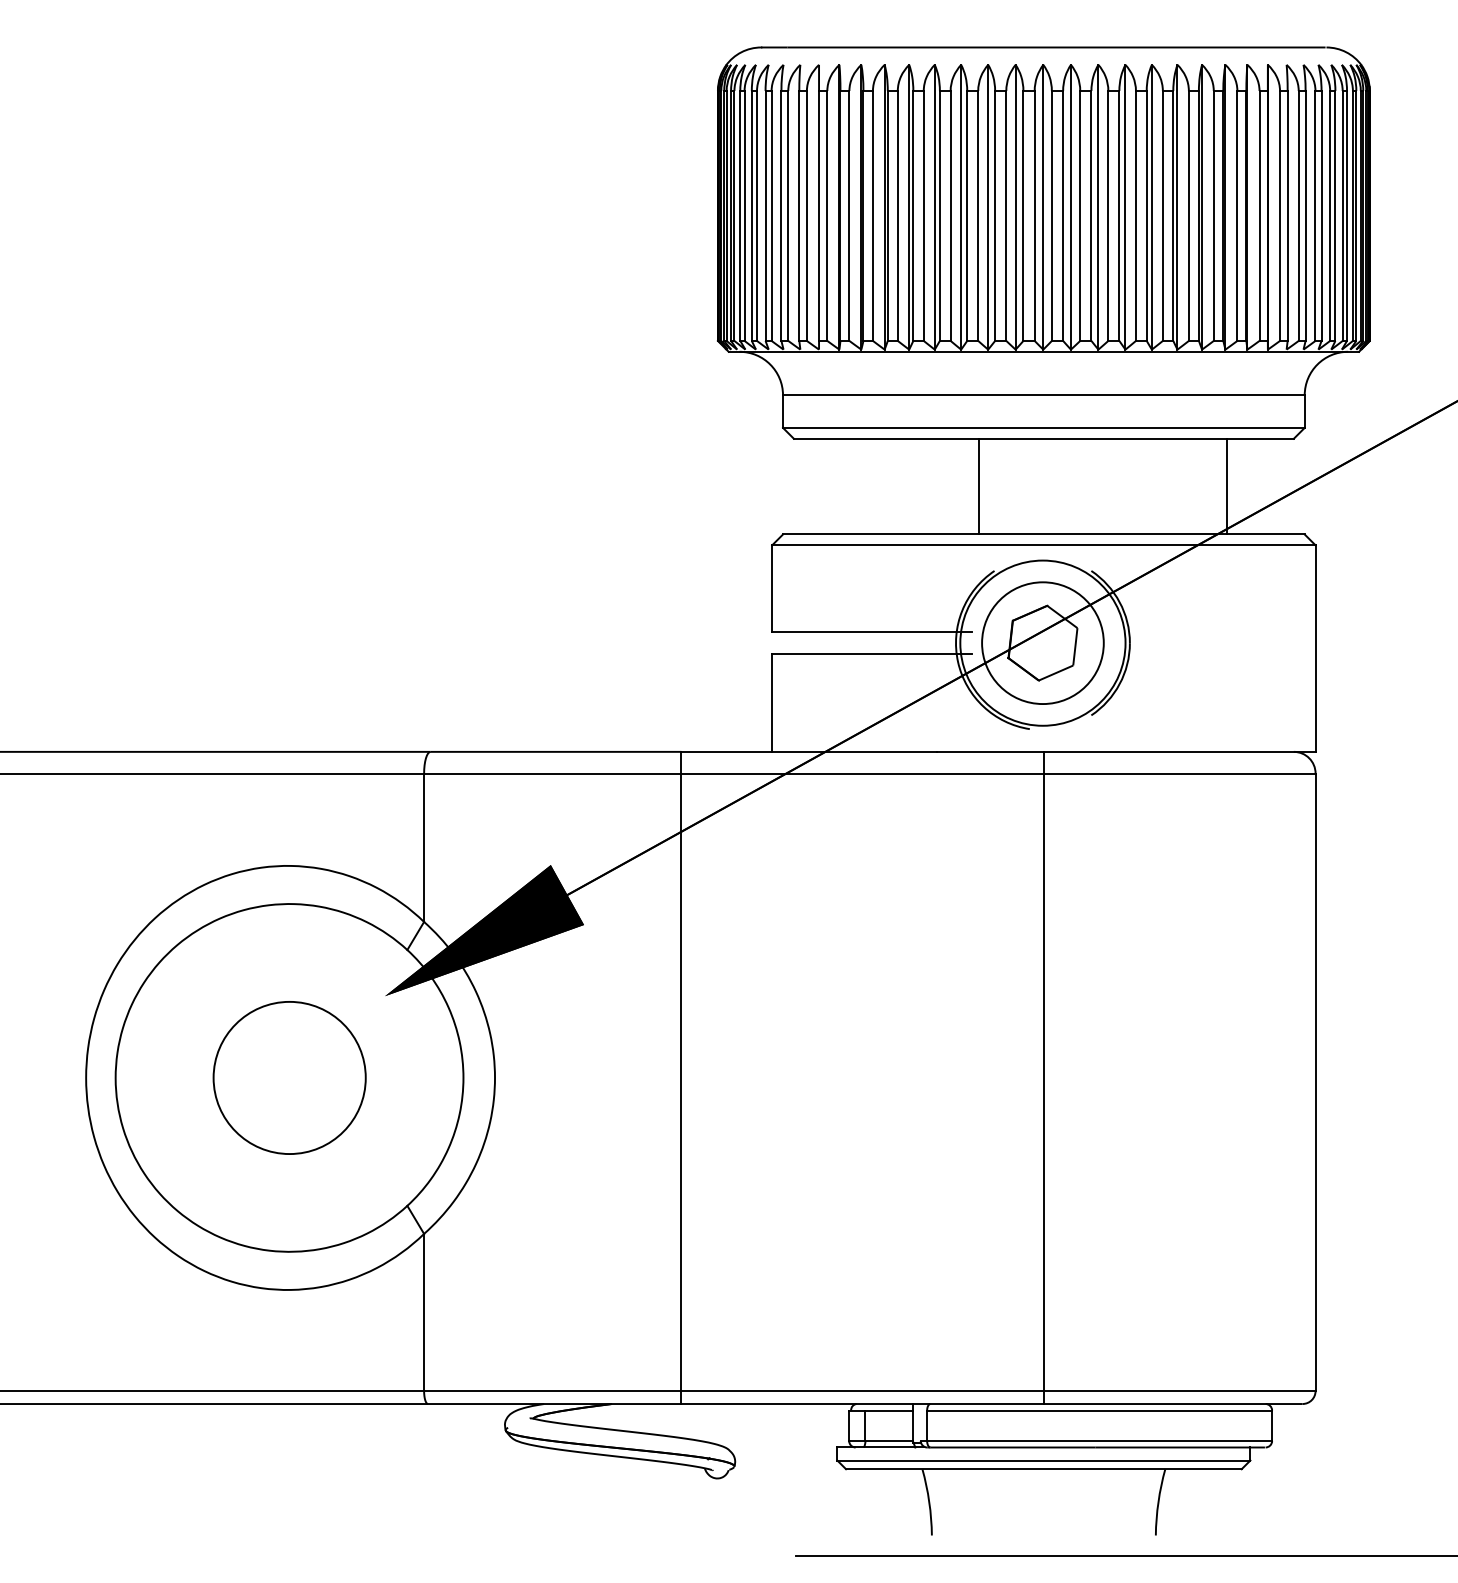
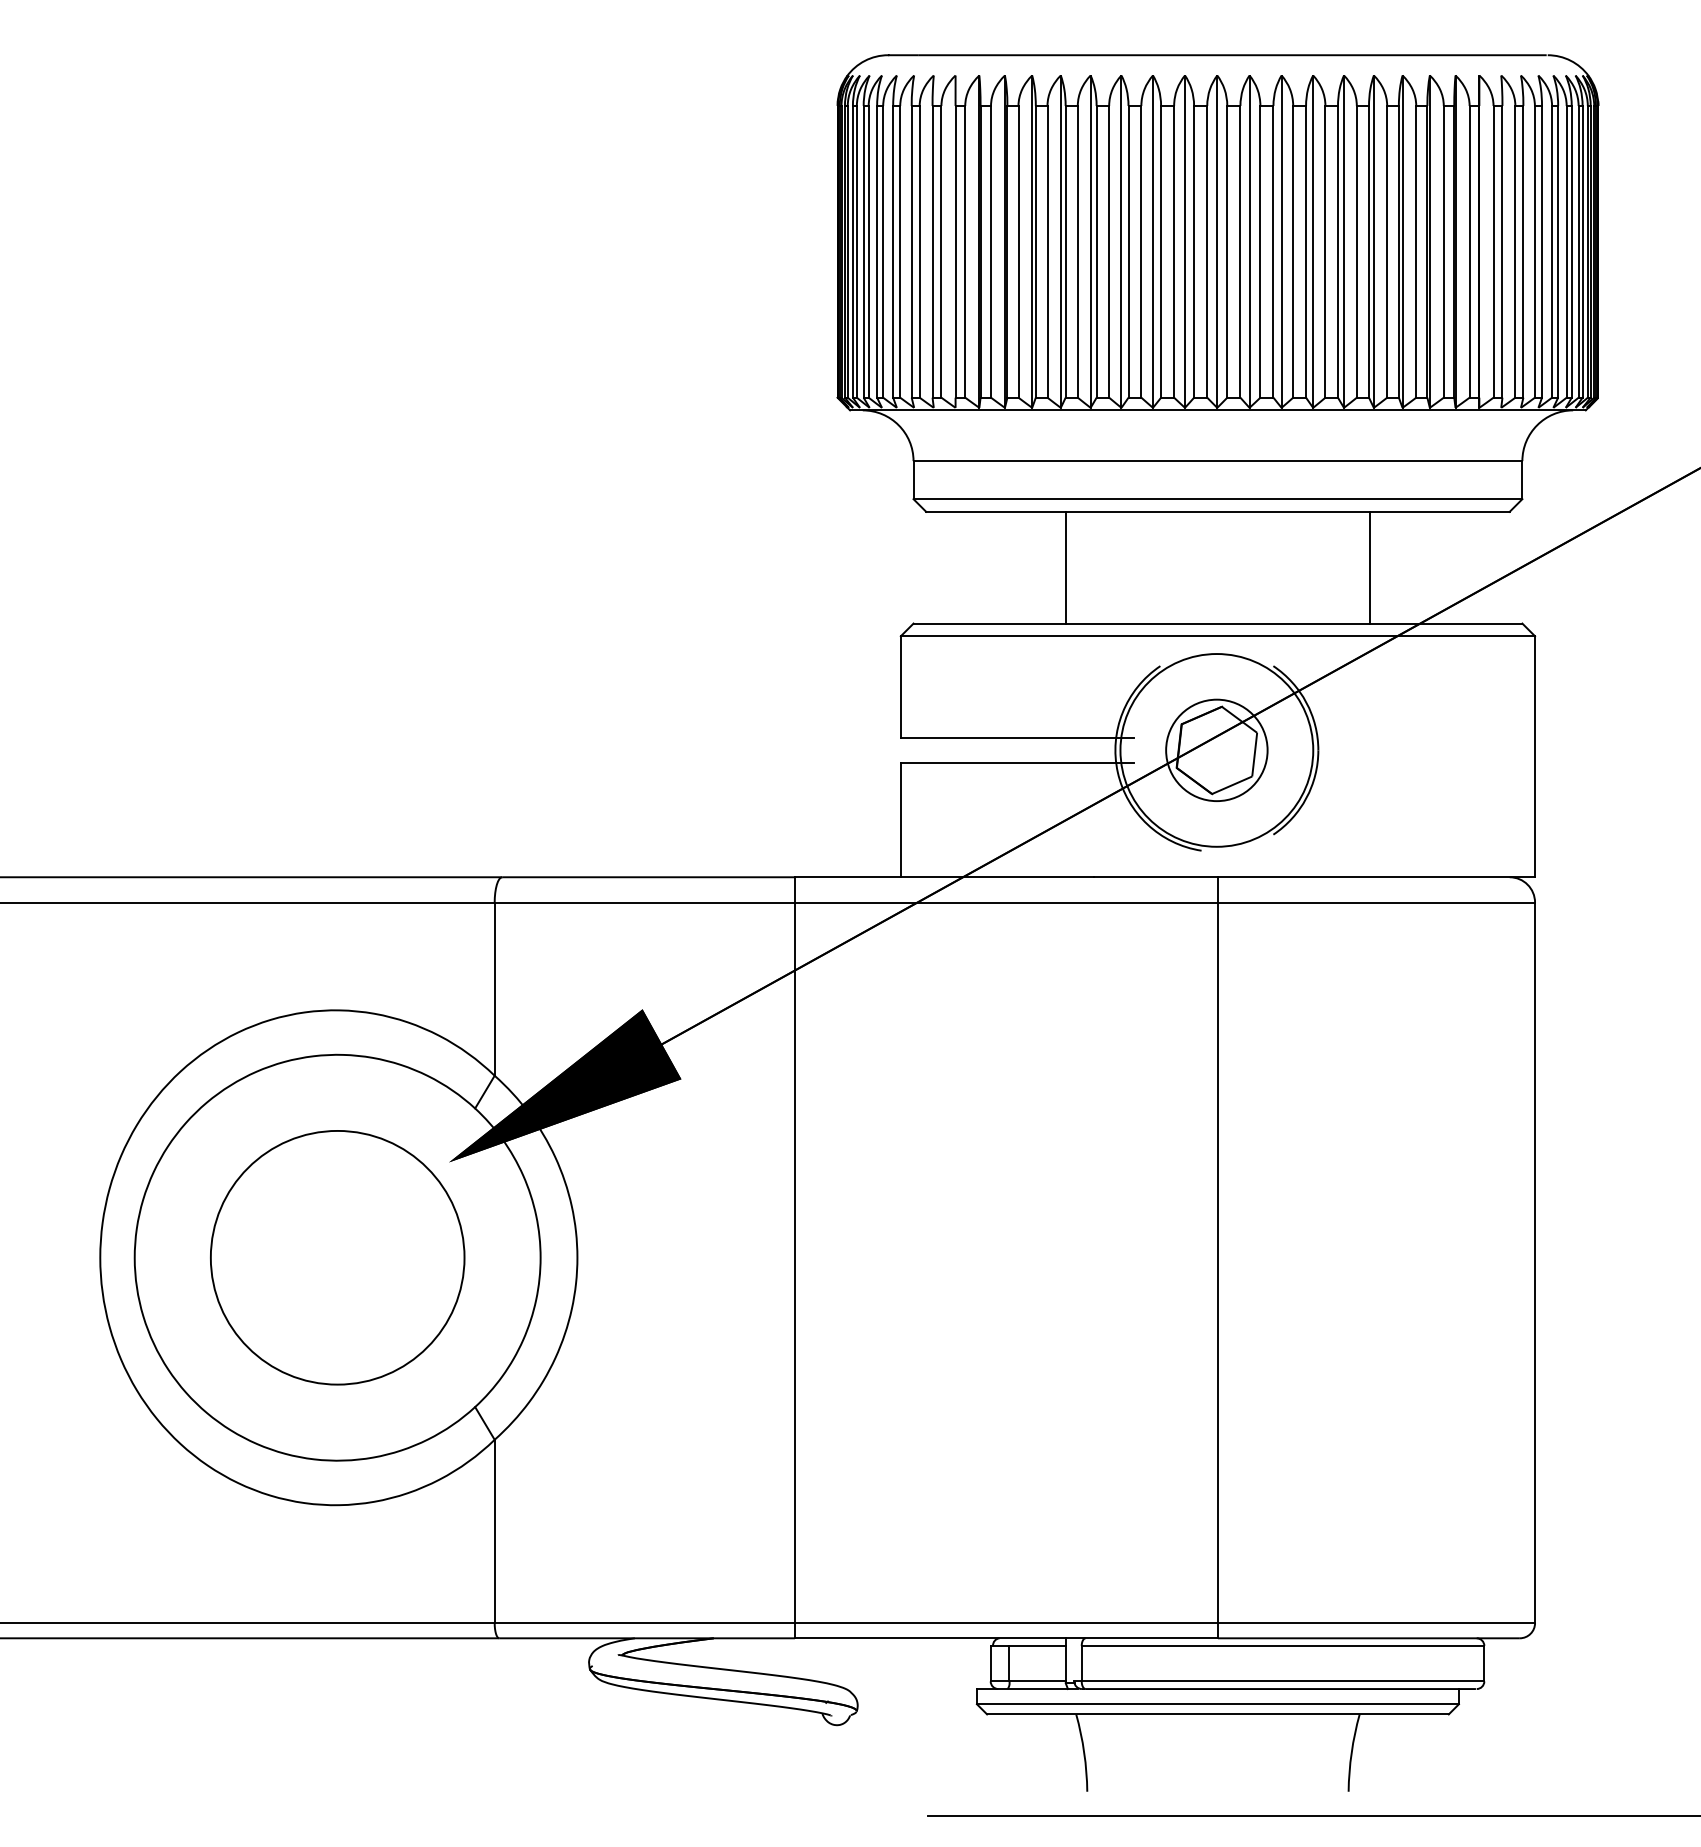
line: (979, 486) -> (1065, 567), moved
line: (1227, 486) -> (1370, 567), moved
circle: (1042, 642) -> (1216, 749), size x0.71
circle: (289, 1077) -> (337, 1257), size x1.43

